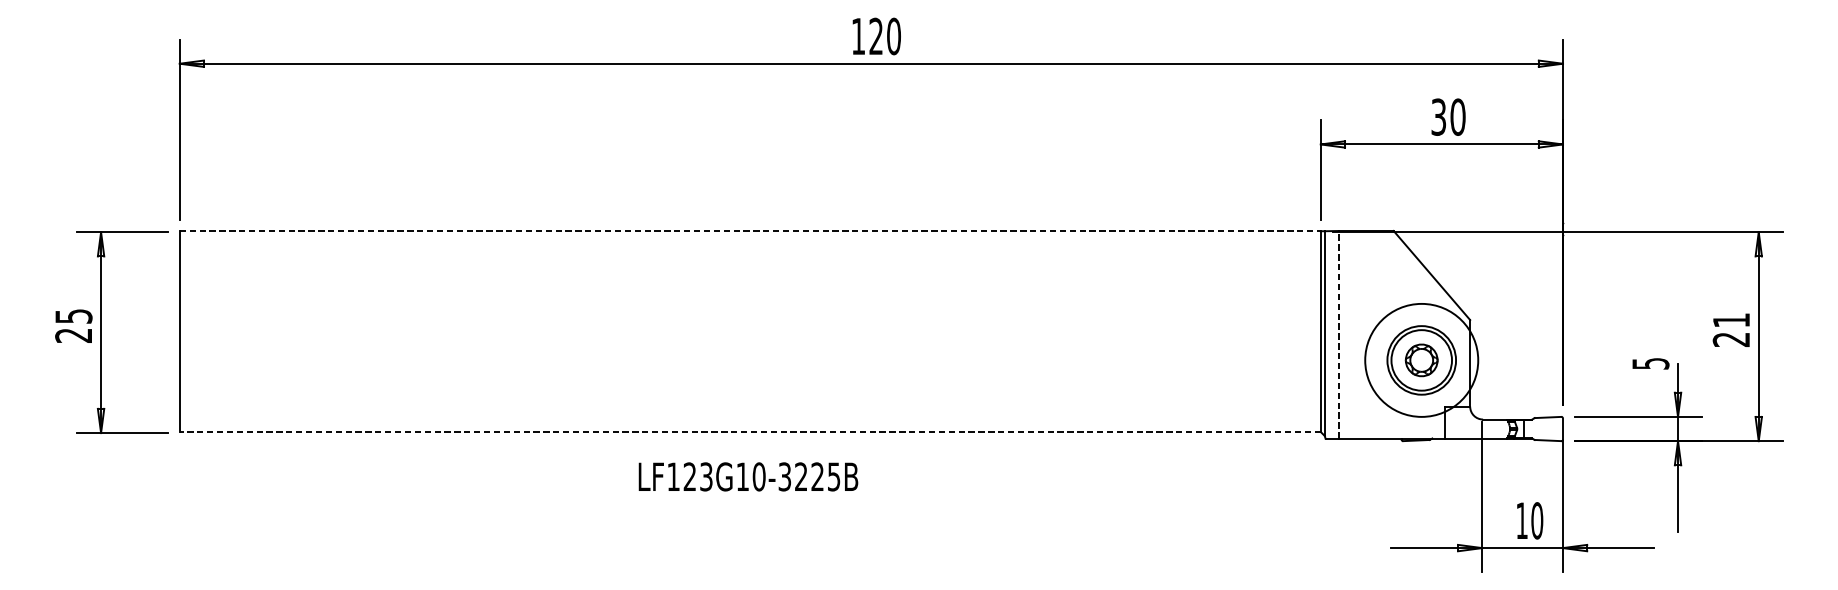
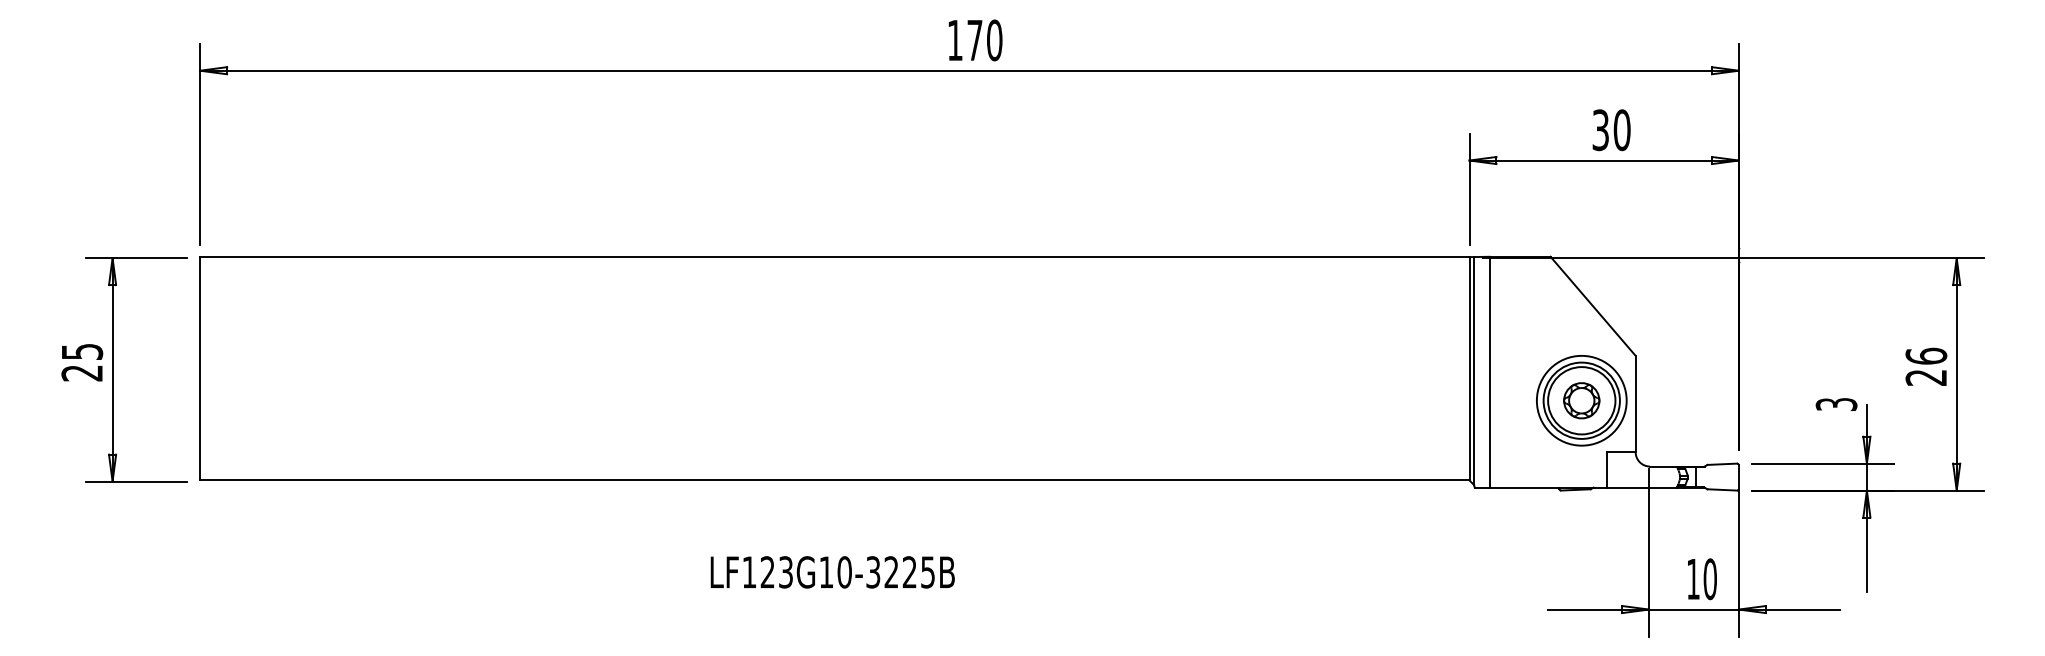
text: (875, 35) -> (974, 39), 120 -> 170
line: (750, 231) -> (834, 257), dashed -> solid
text: (1731, 319) -> (1926, 355), 21 -> 26
line: (1338, 334) -> (1489, 371), dashed -> solid
circle: (1421, 360) -> (1581, 400), size x0.71
text: (1649, 363) -> (1835, 404), 5 -> 3
line: (750, 432) -> (834, 480), dashed -> solid
text: (748, 477) -> (832, 572), moved

